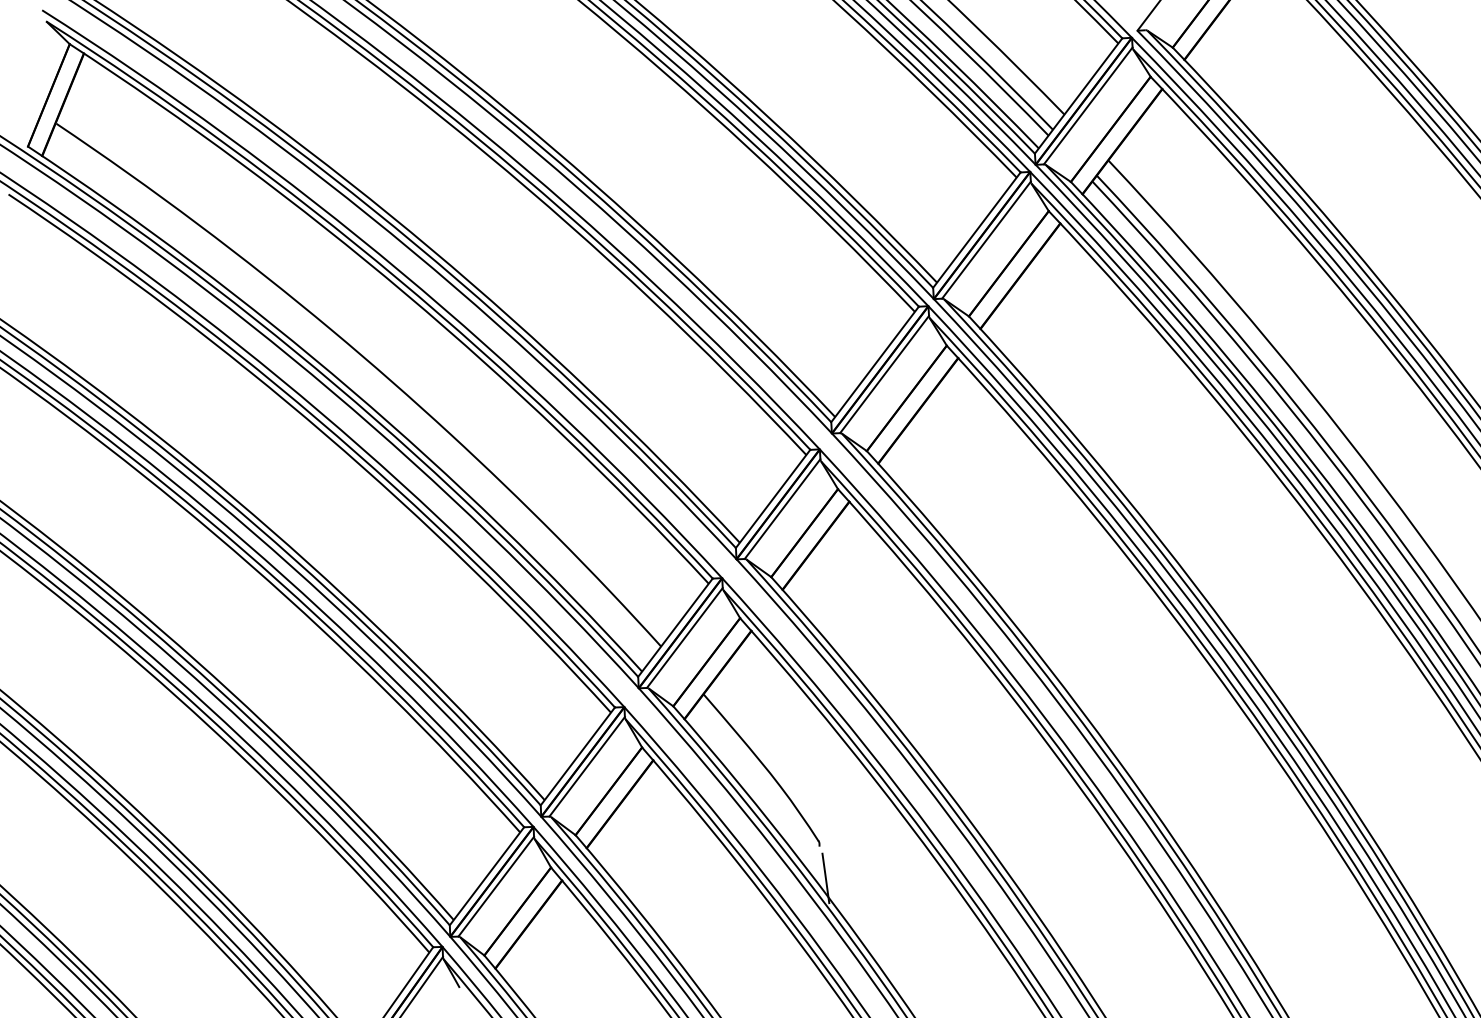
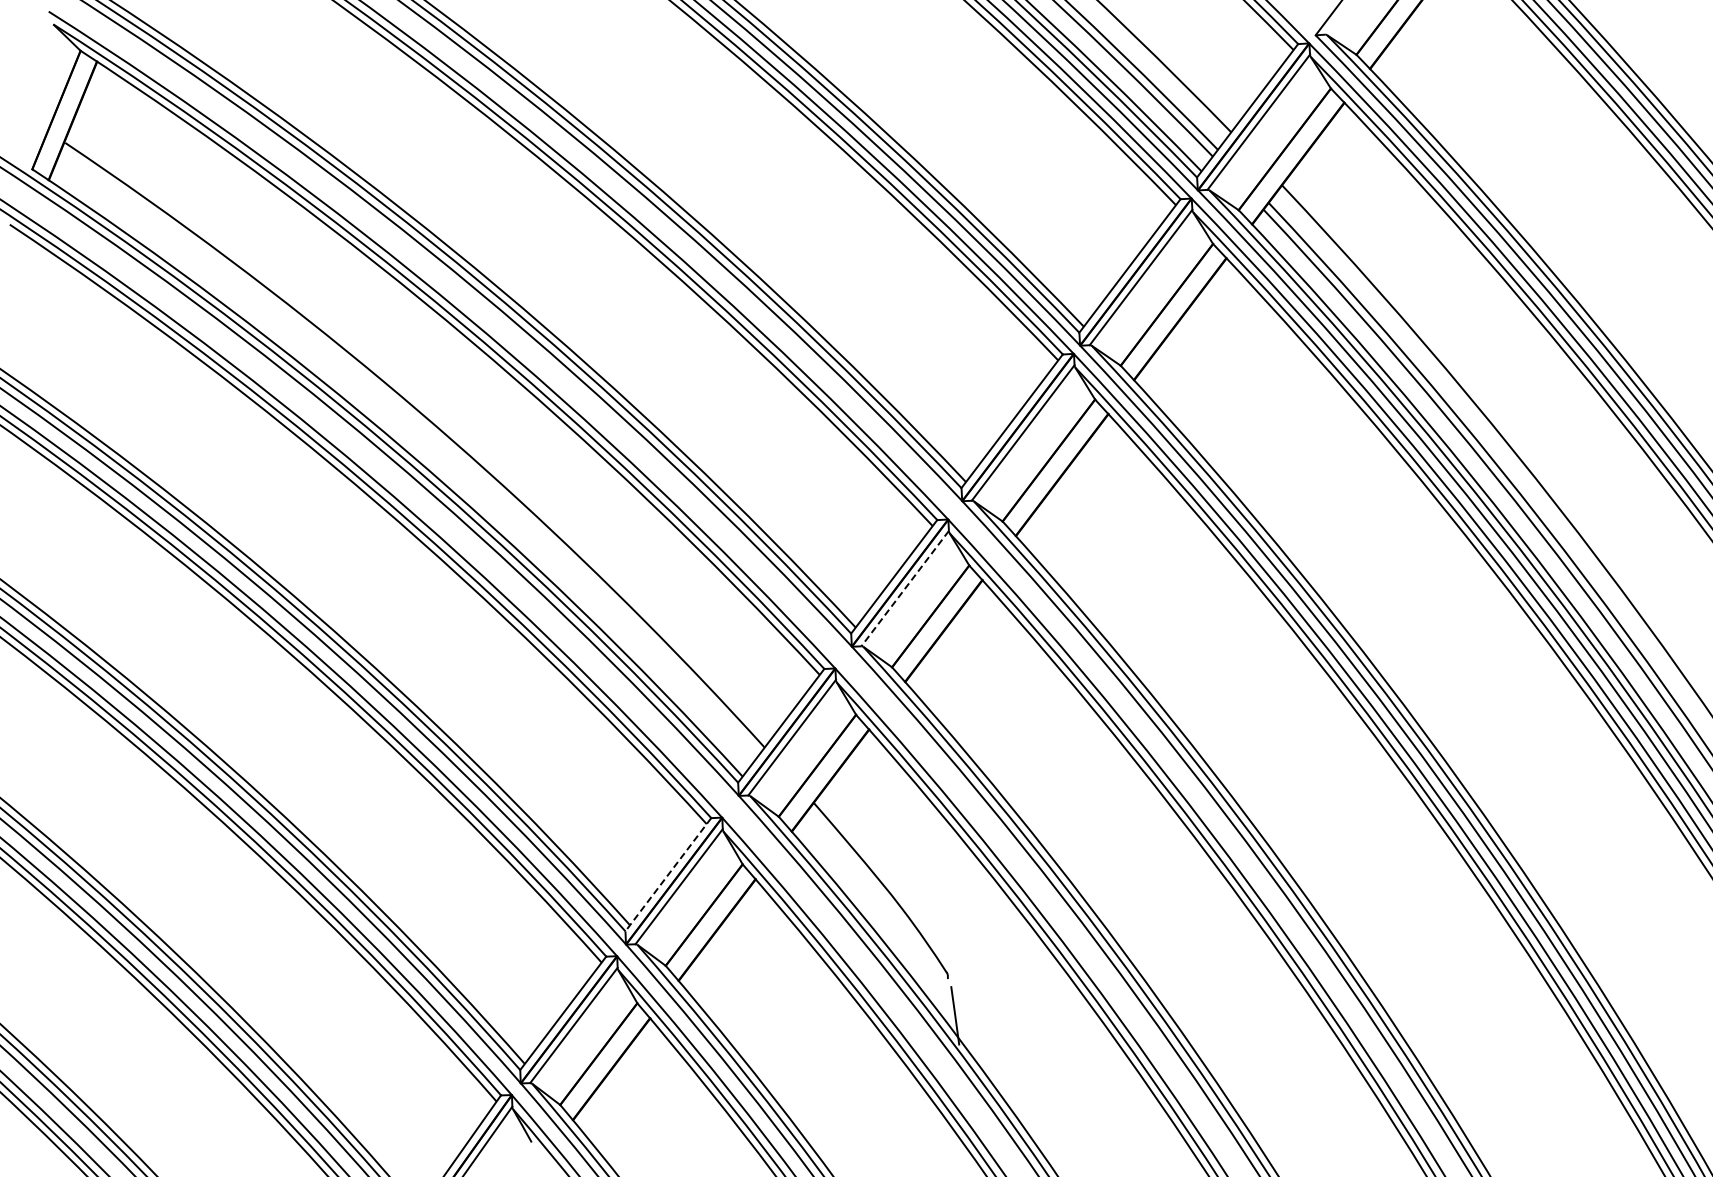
line: (781, 509) -> (904, 589), solid -> dashed
line: (577, 756) -> (668, 874), solid -> dashed

